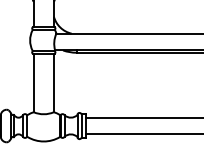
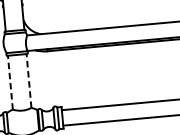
line: (33, 82) -> (10, 82), solid -> dashed
line: (53, 82) -> (28, 80), solid -> dashed

